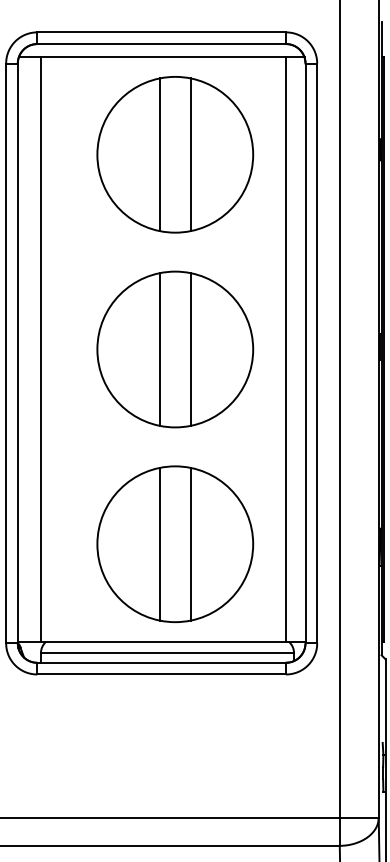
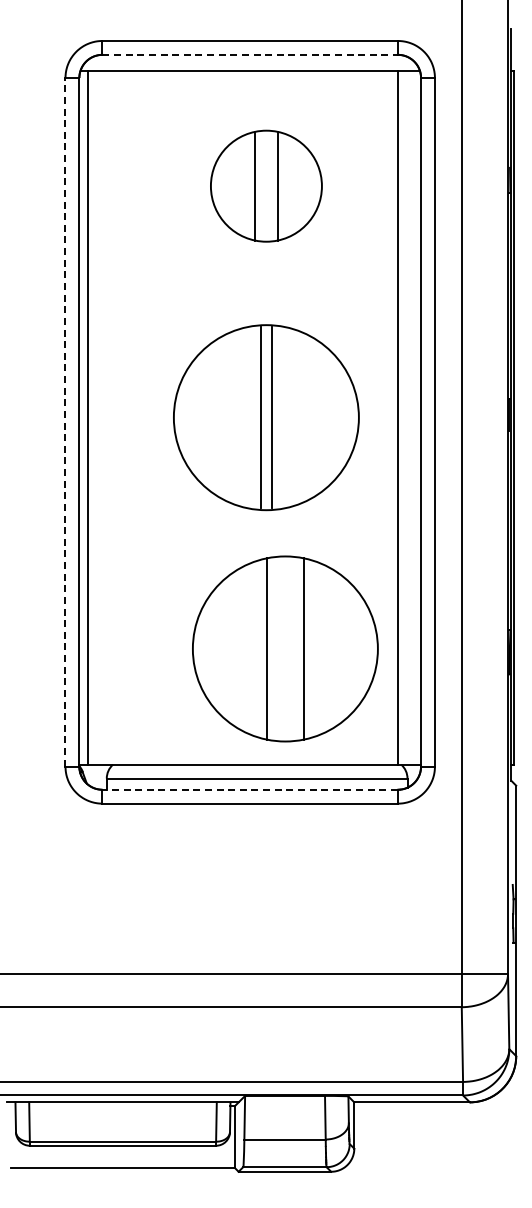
line: (161, 43) -> (250, 54), solid -> dashed
part: (175, 154) -> (266, 185), size x0.6
line: (40, 349) -> (87, 417), moved
line: (159, 349) -> (271, 417), moved
line: (190, 349) -> (260, 417), moved
line: (6, 352) -> (65, 421), solid -> dashed
part: (175, 543) -> (285, 648), moved
line: (161, 662) -> (250, 789), solid -> dashed

